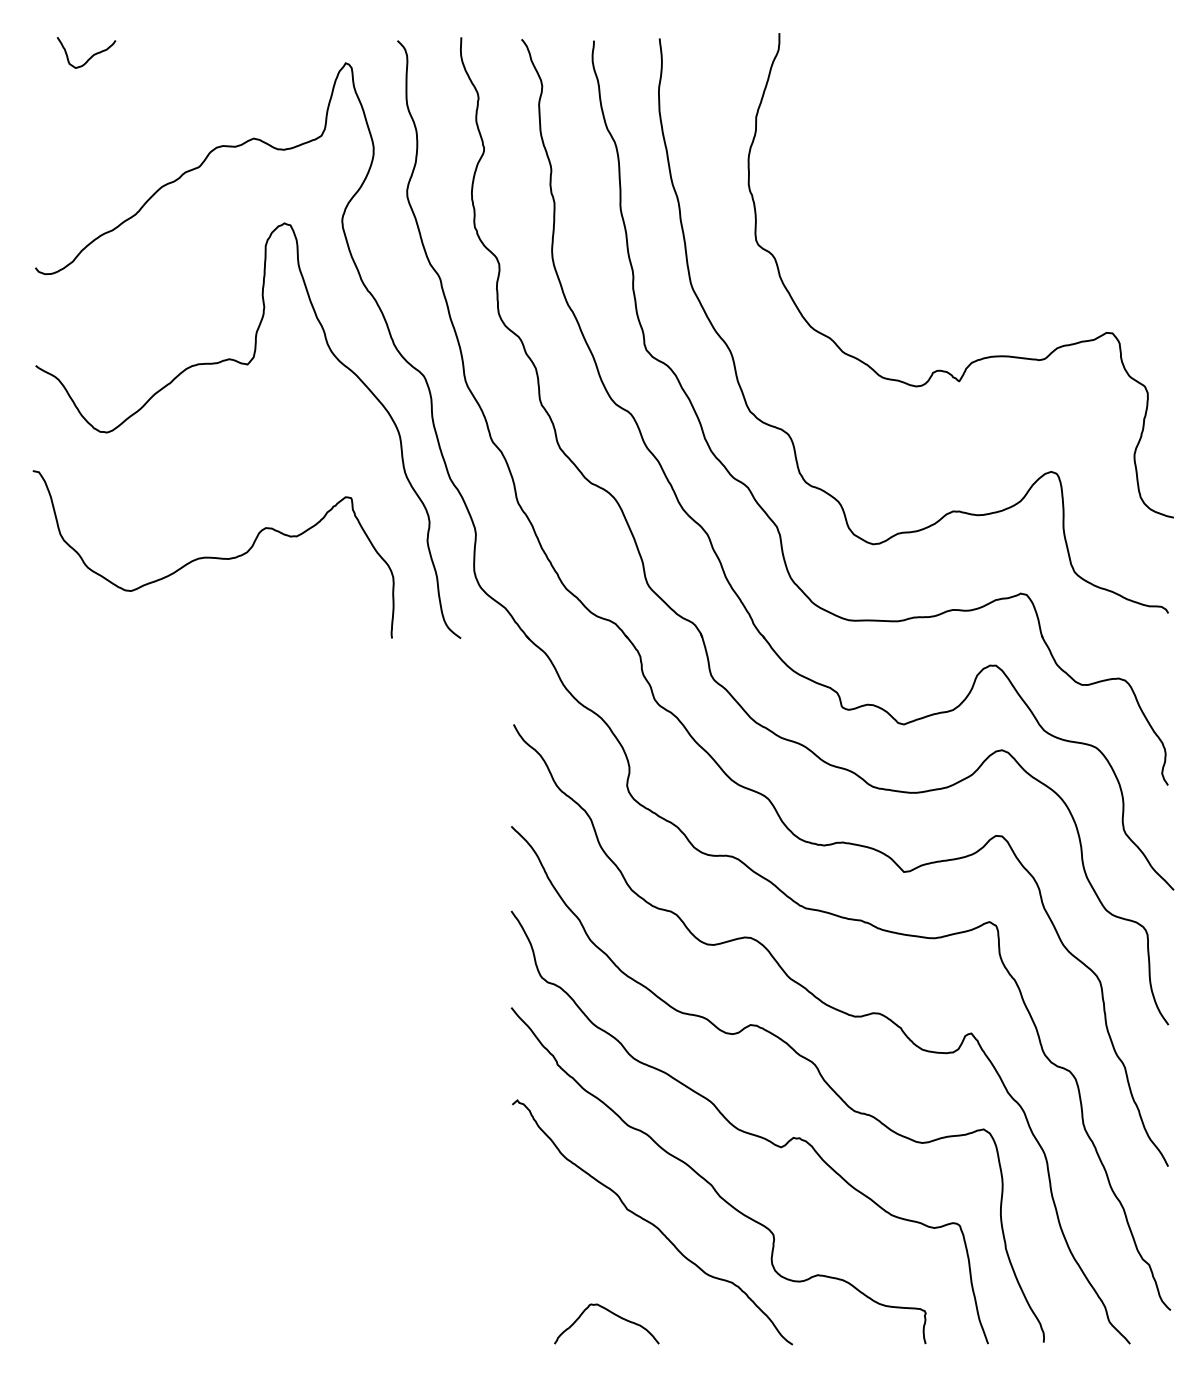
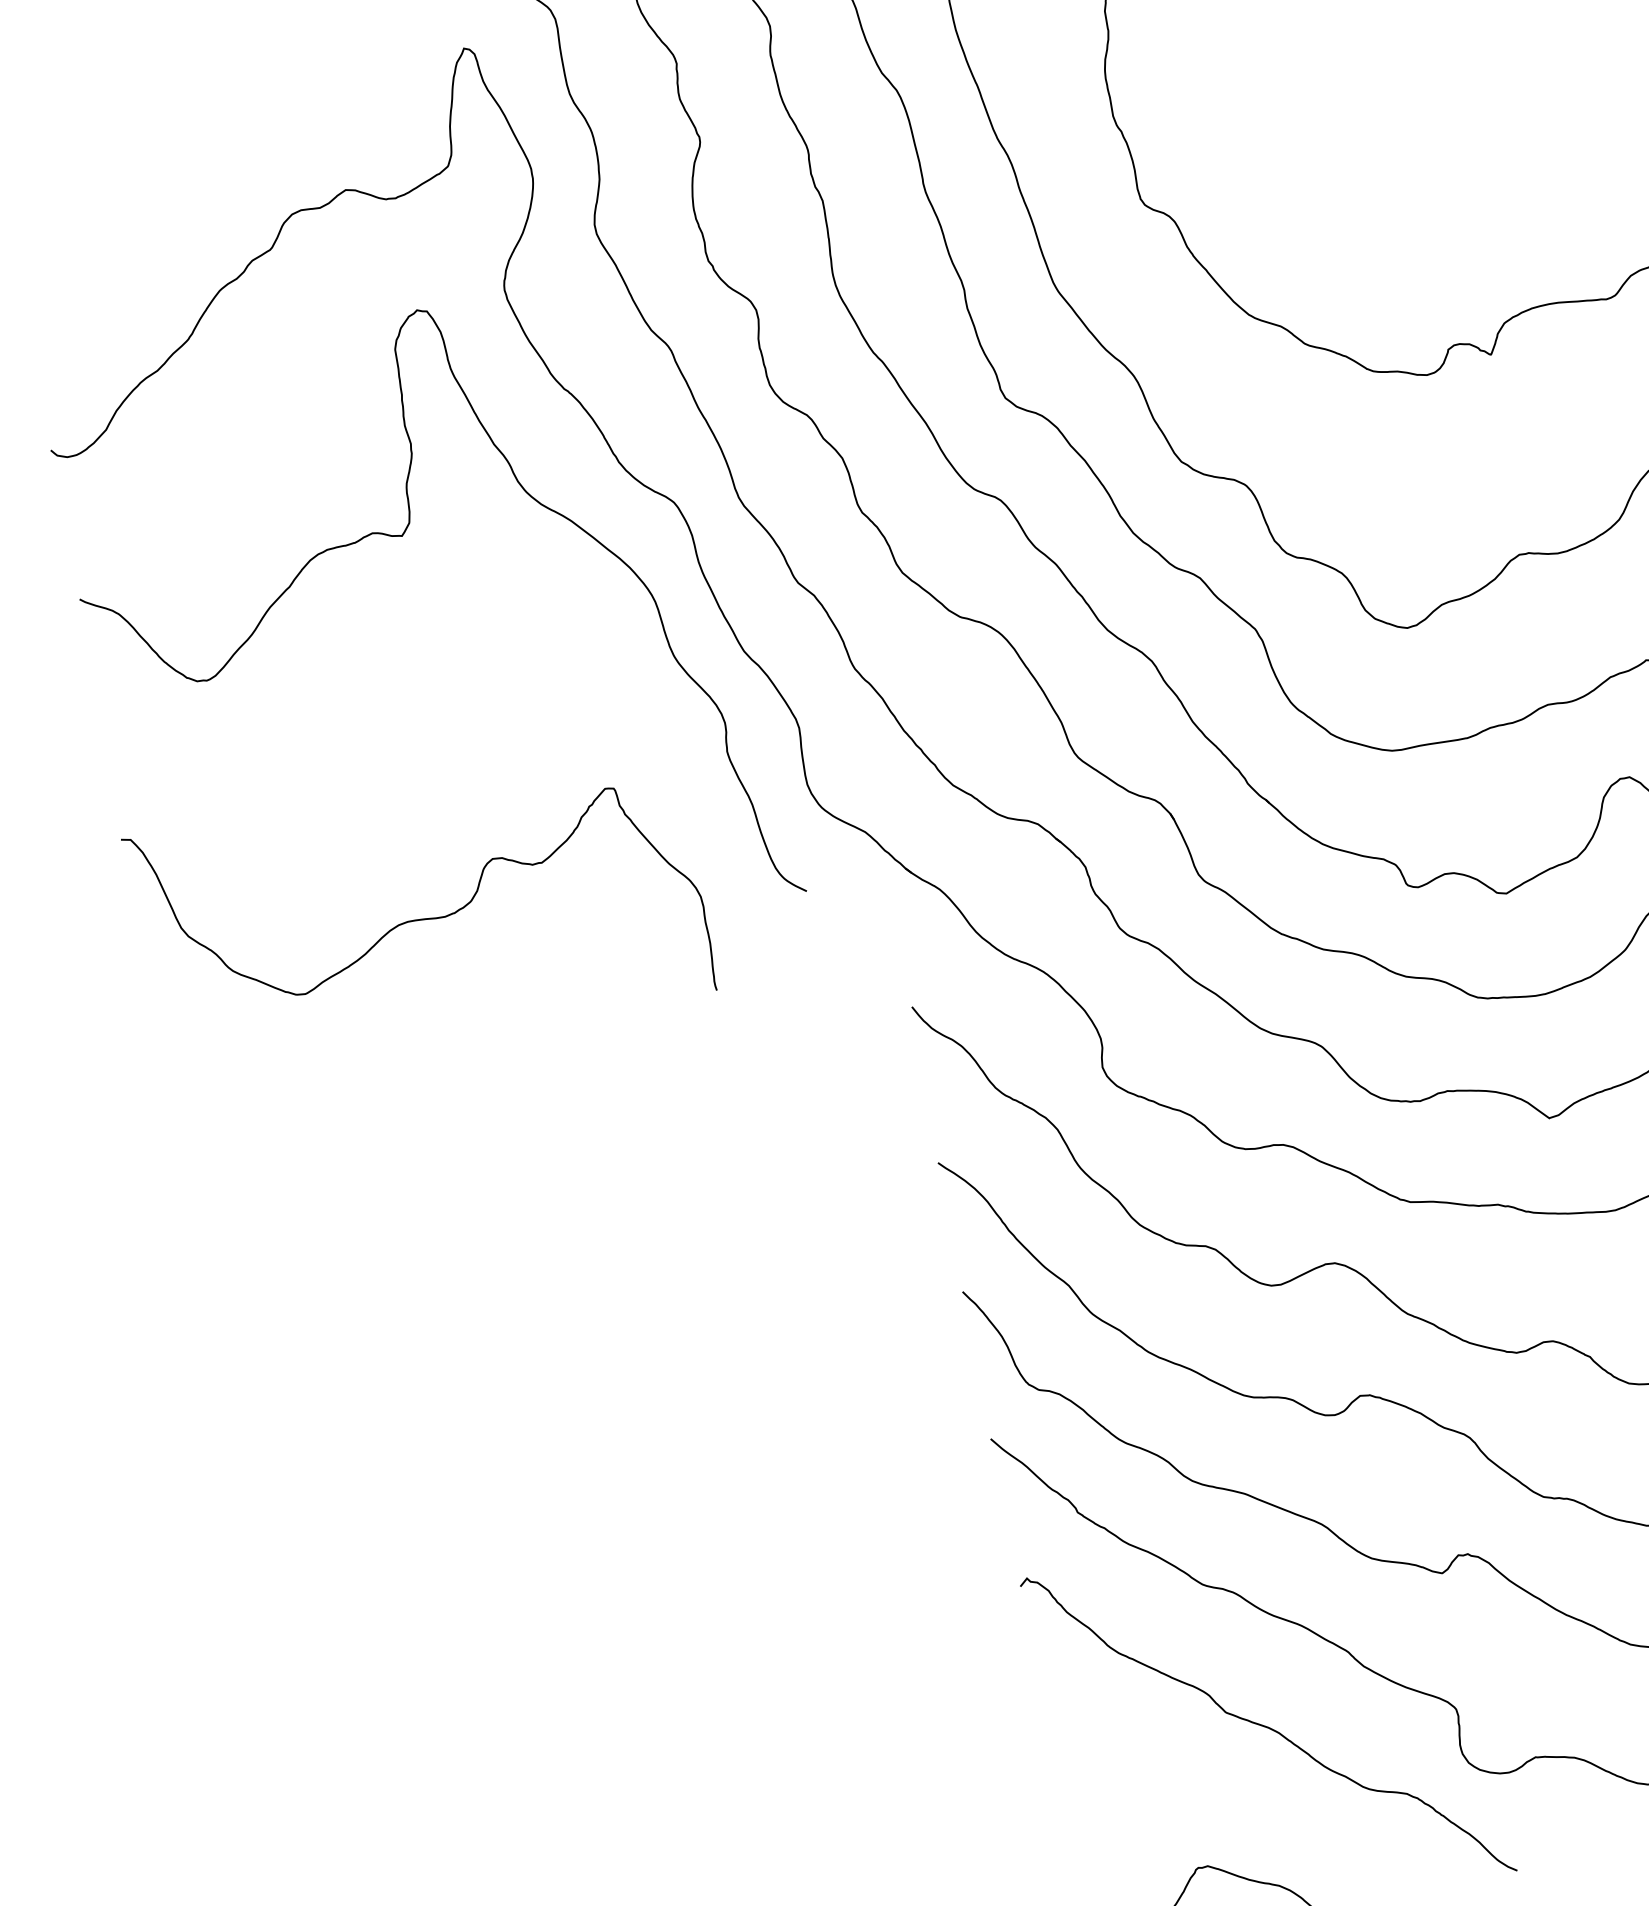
curve: (90, 56) -> (73, 112), removed
curve: (211, 556) -> (417, 918), moved

